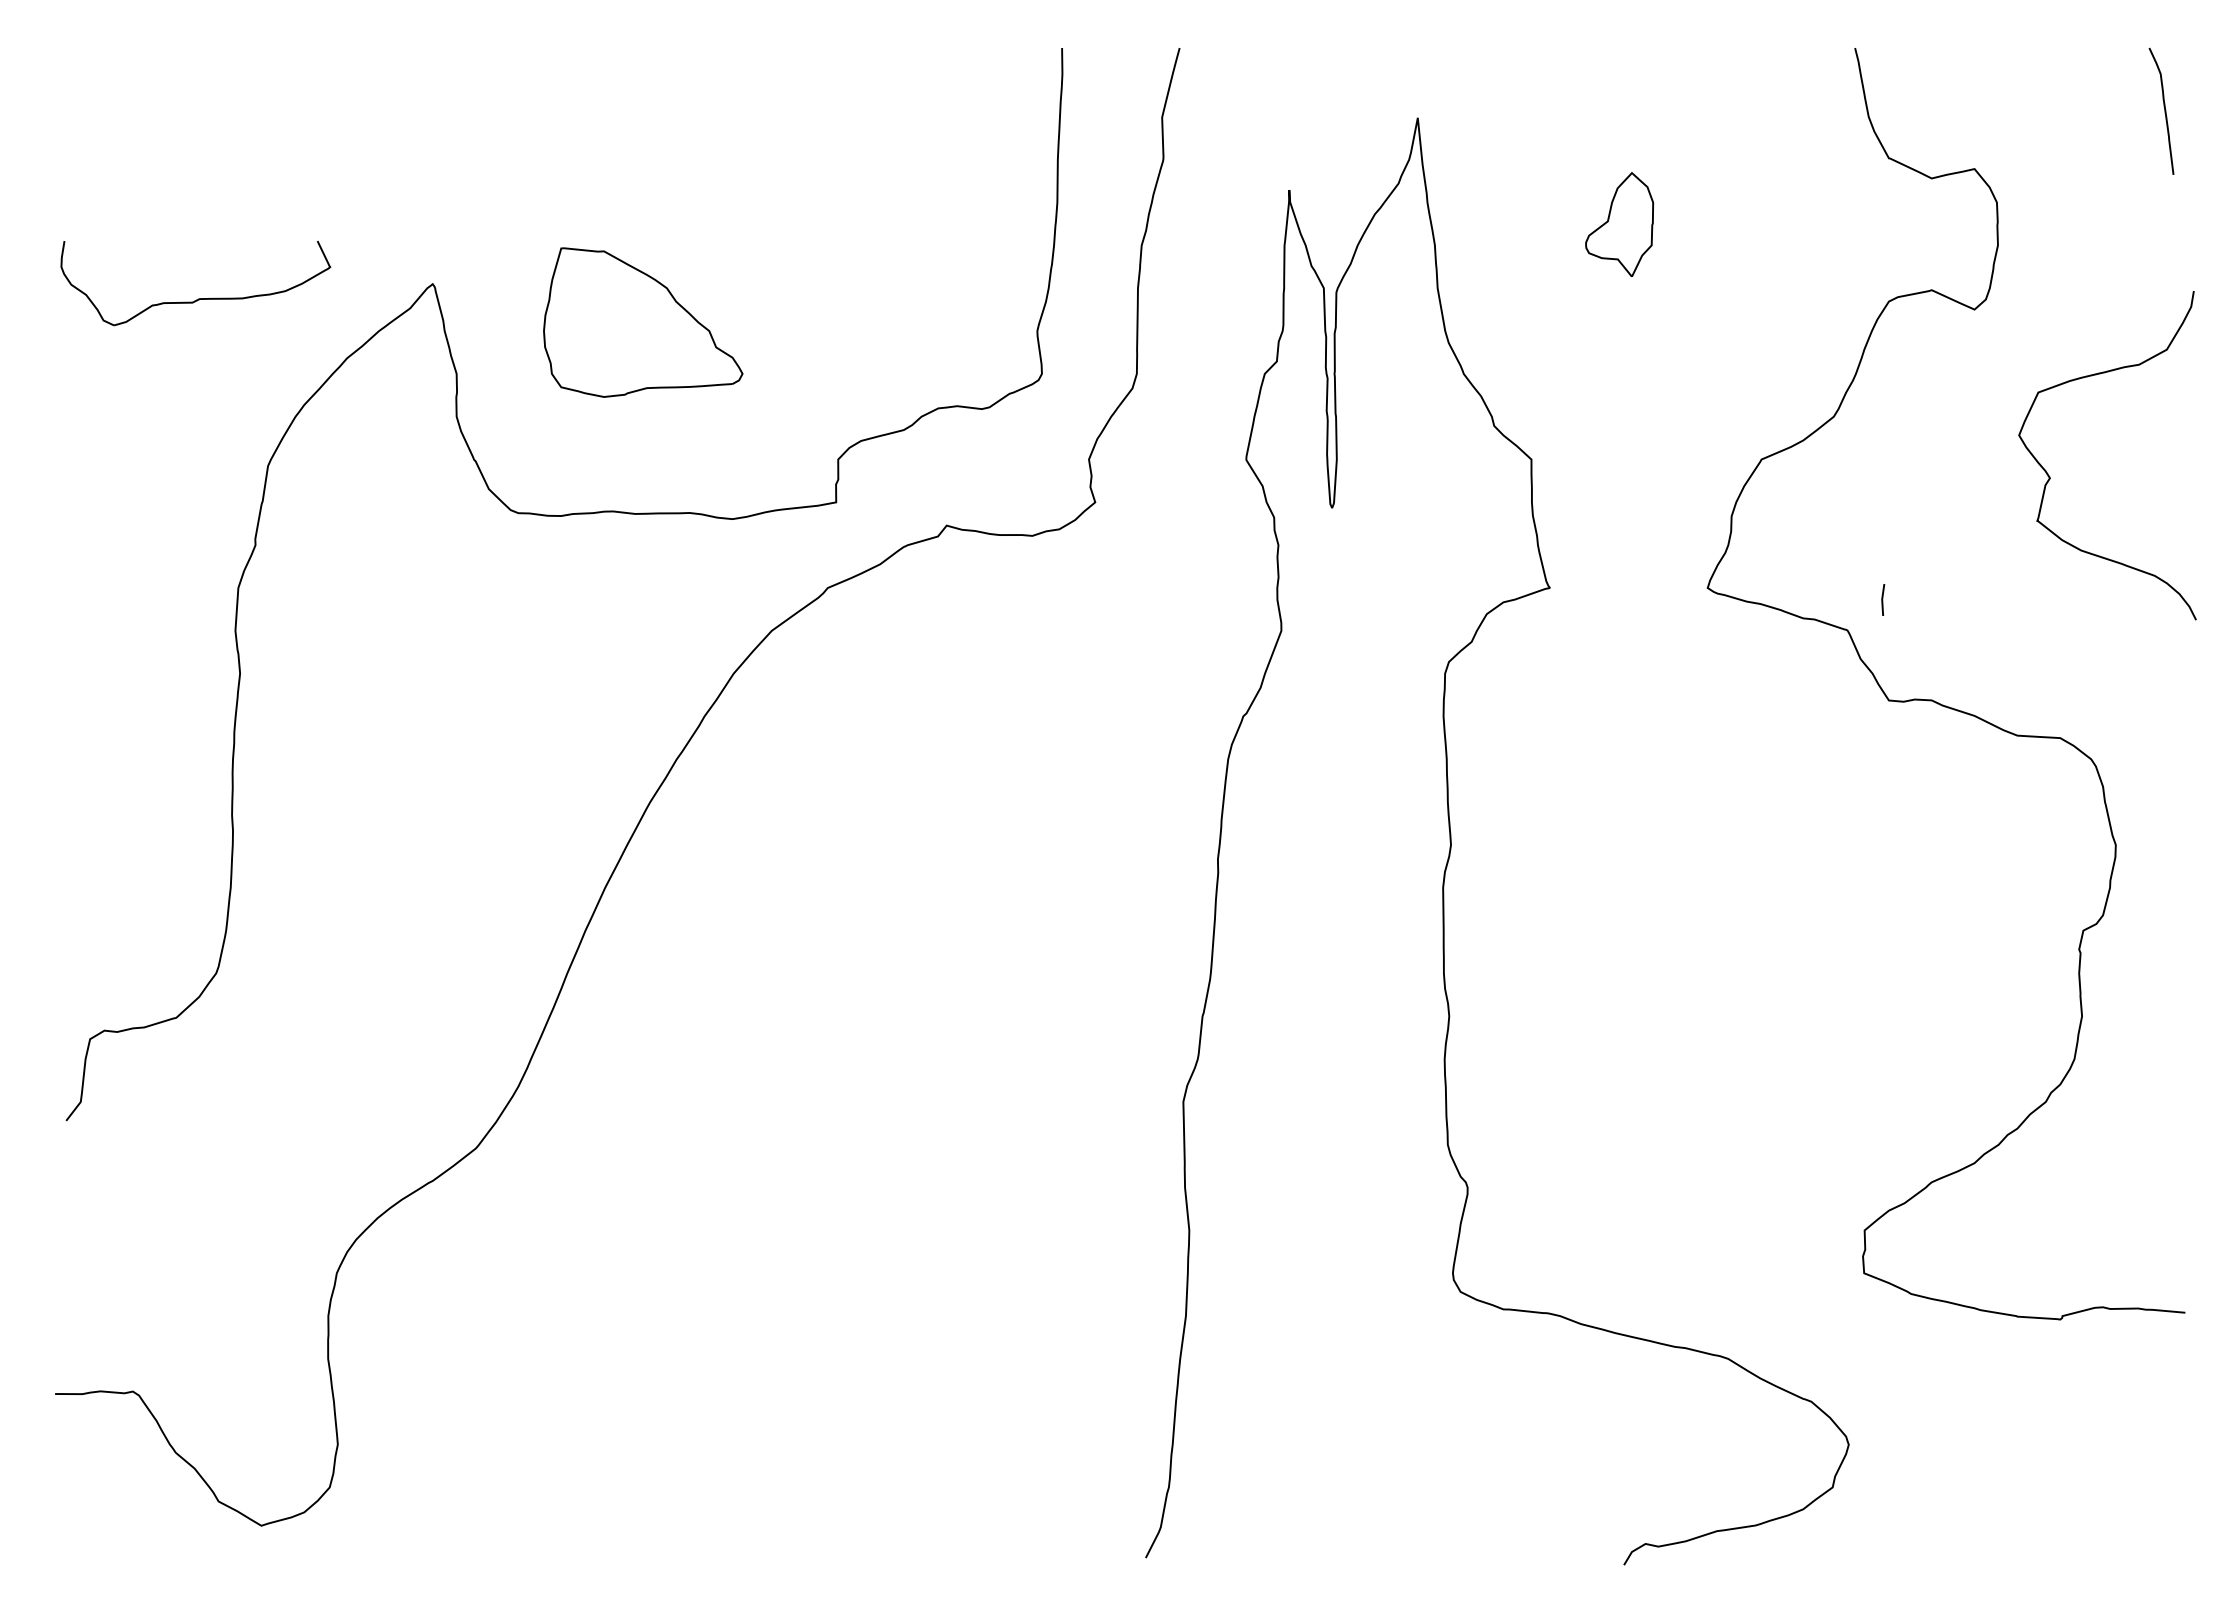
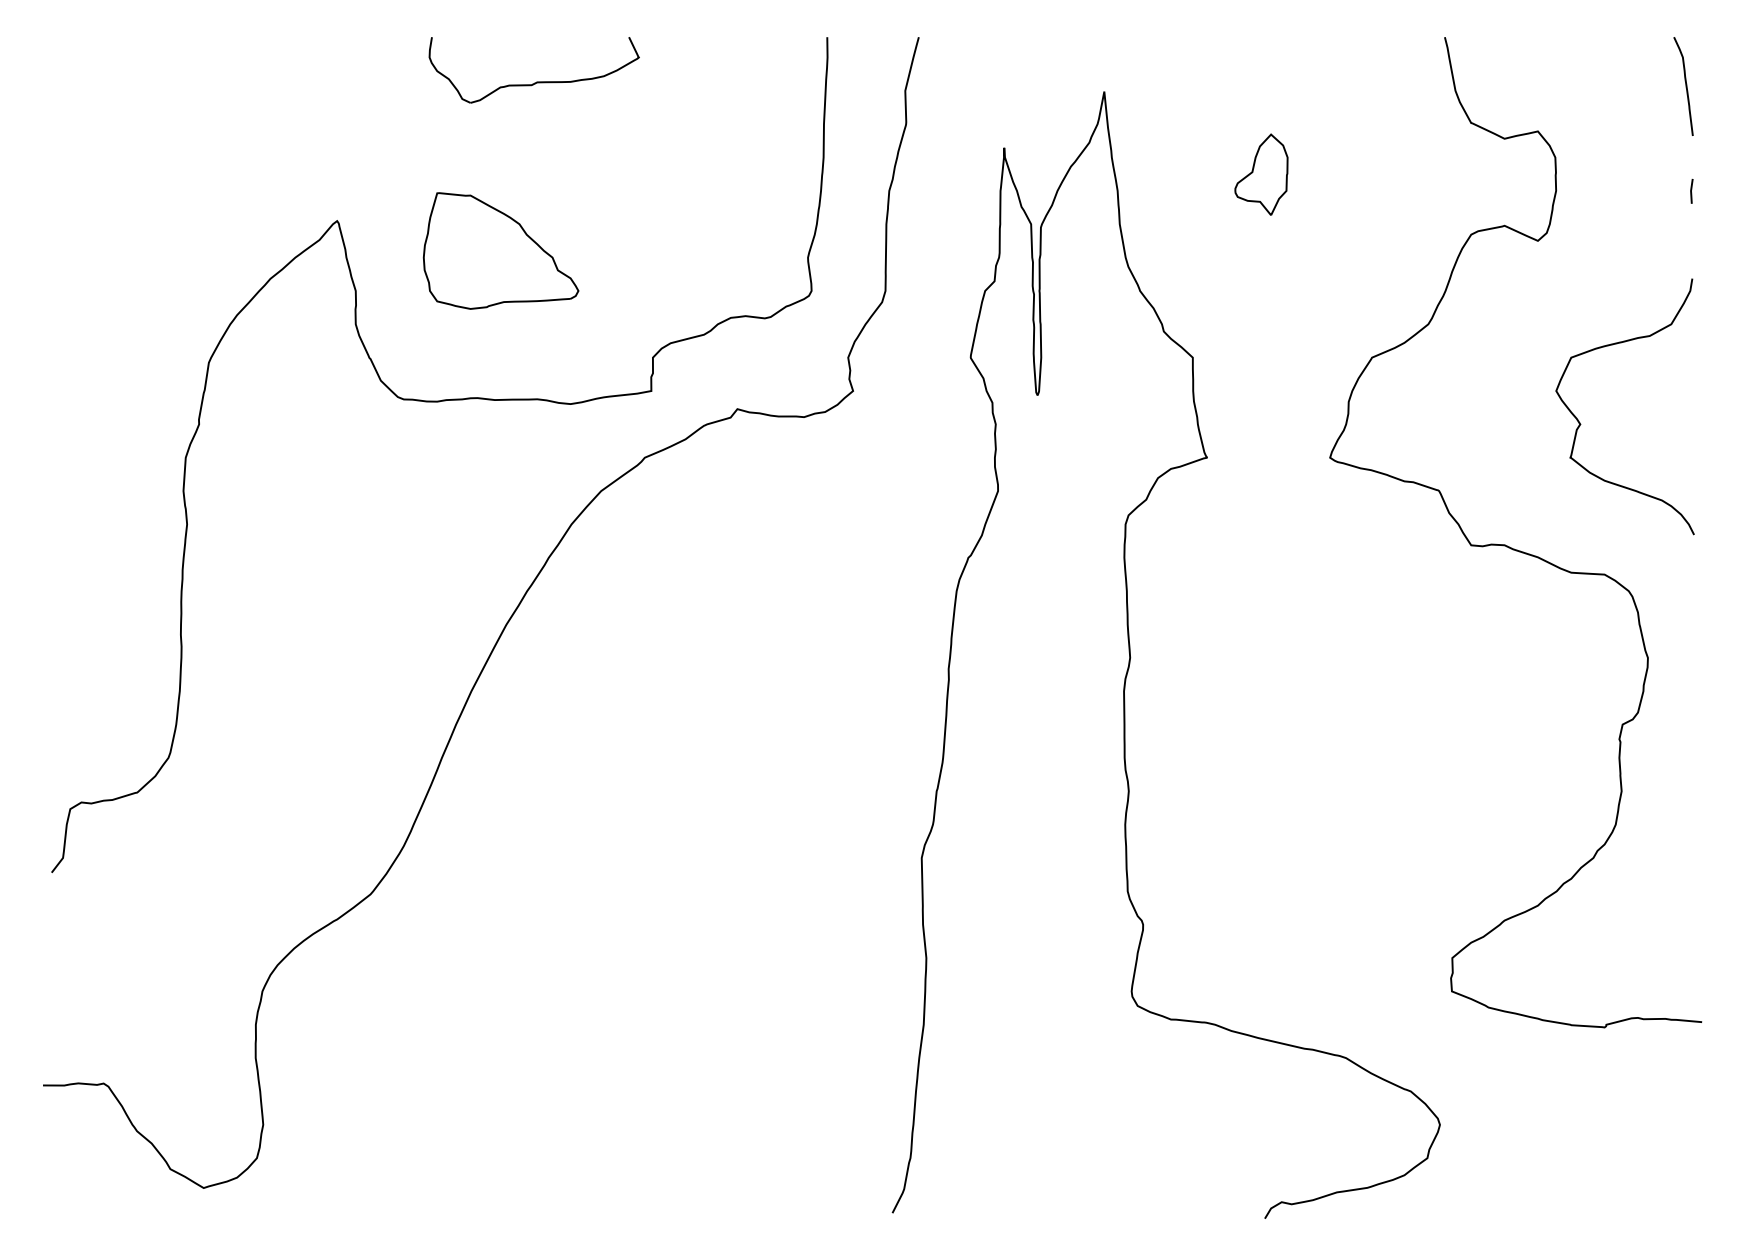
part: (198, 298) -> (536, 81), moved
curve: (2050, 477) -> (1580, 423), moved
line: (1883, 599) -> (1692, 190), moved

